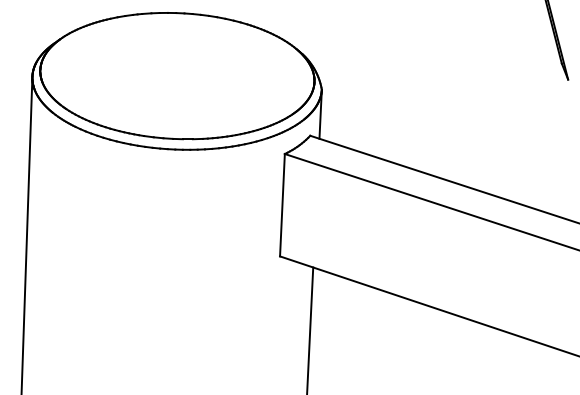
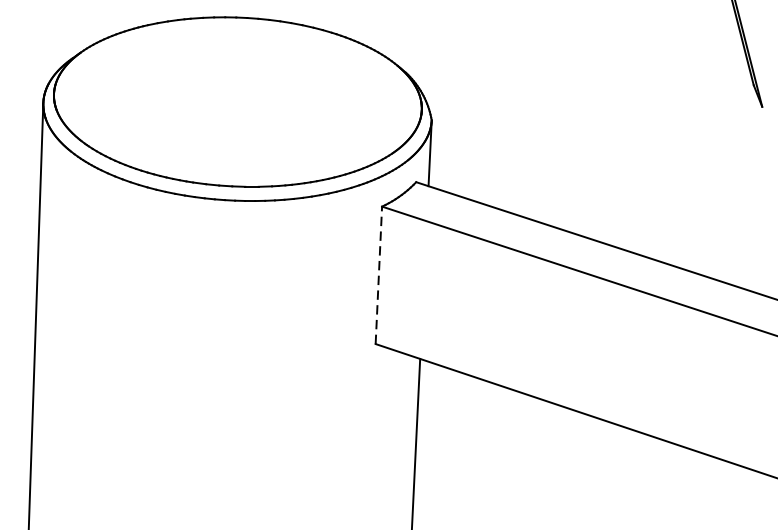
line: (282, 204) -> (378, 274), solid -> dashed

